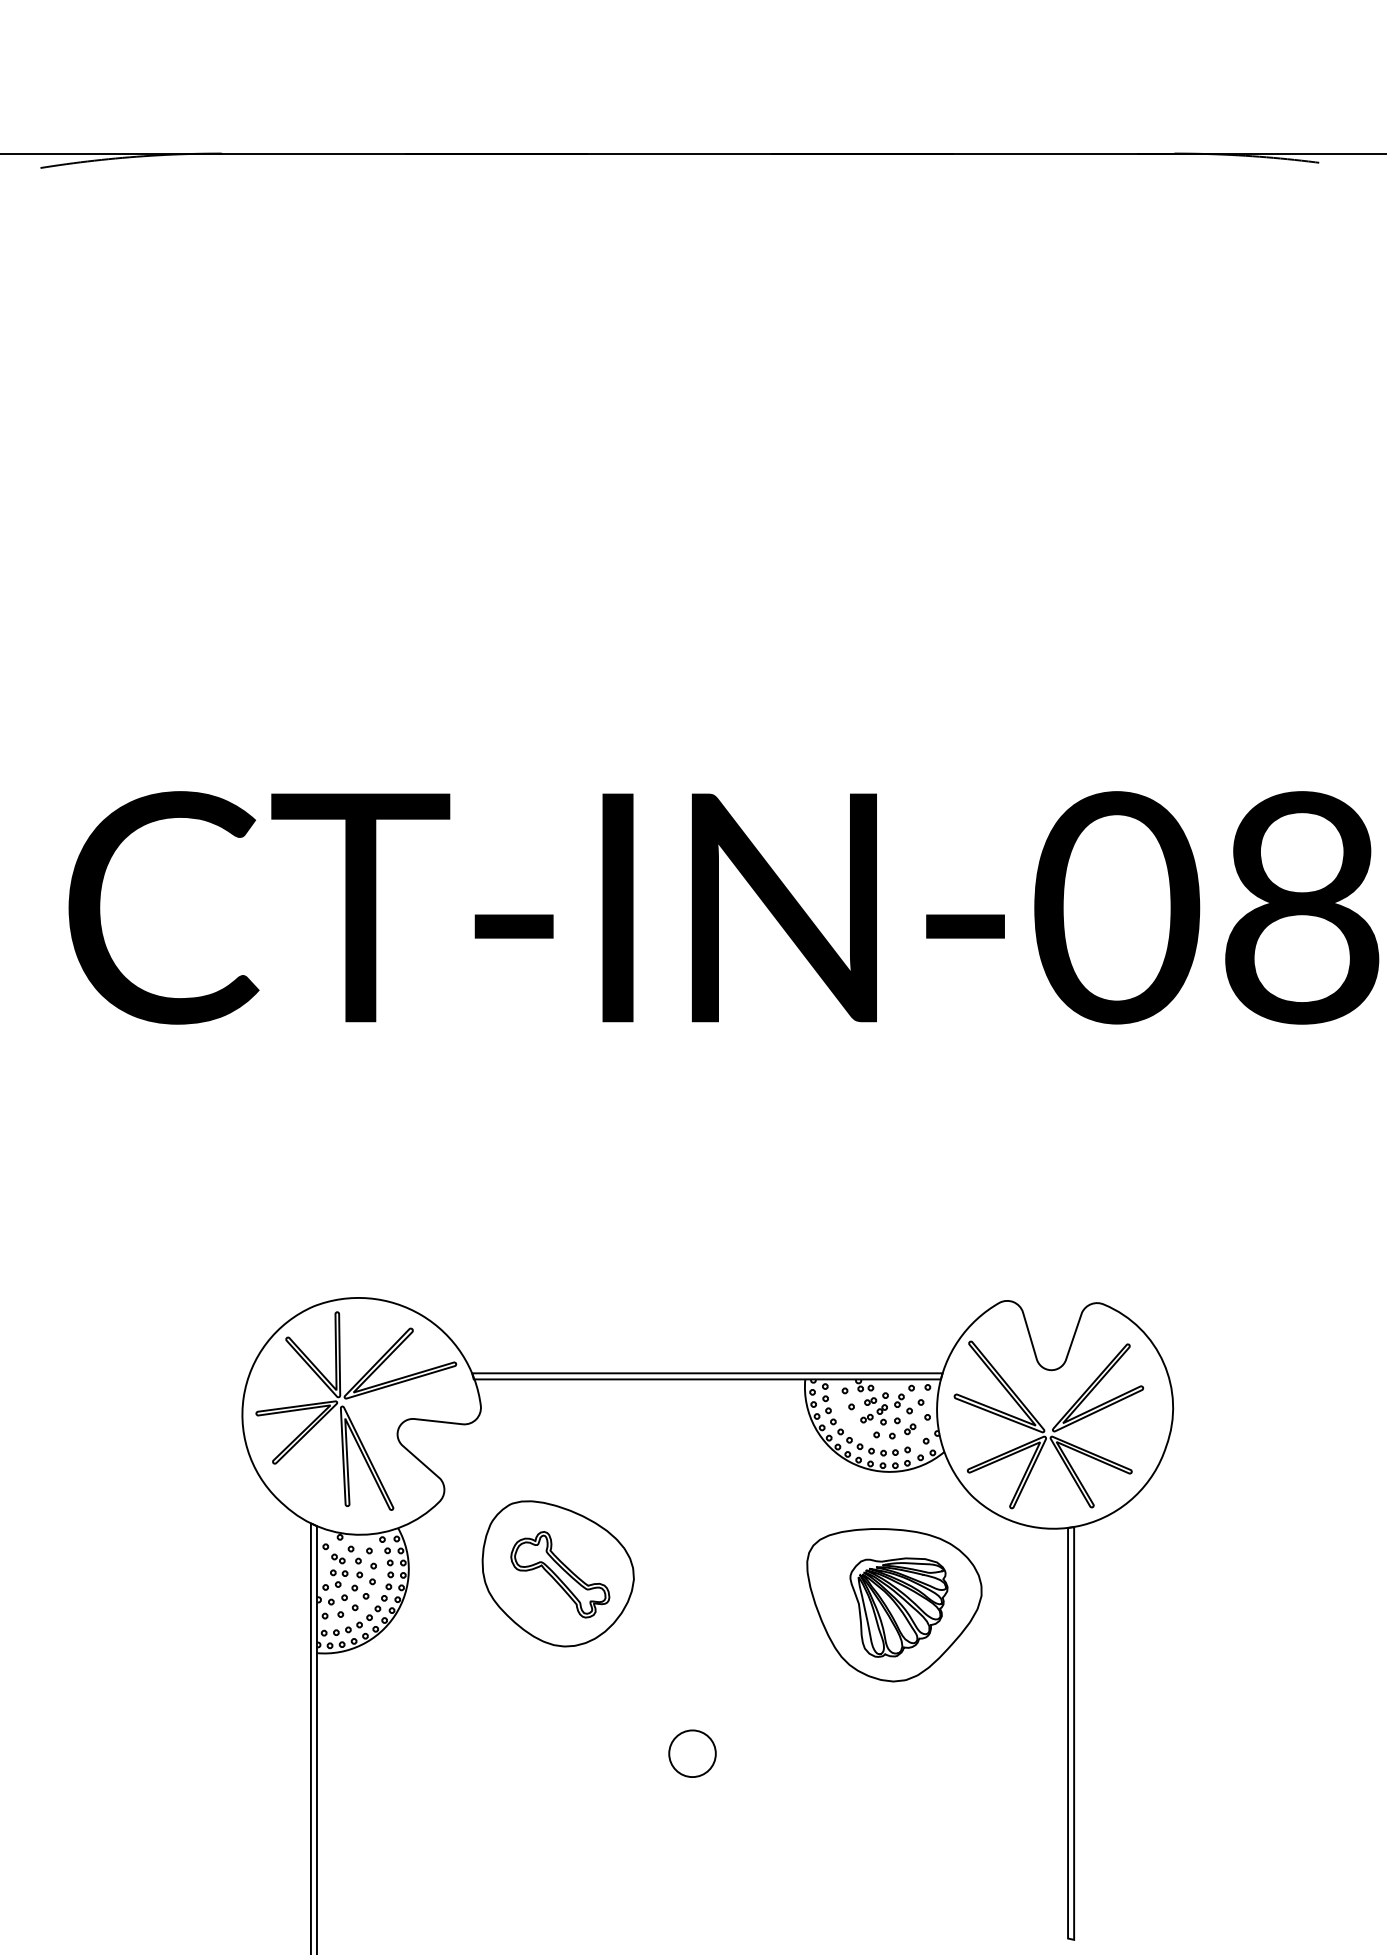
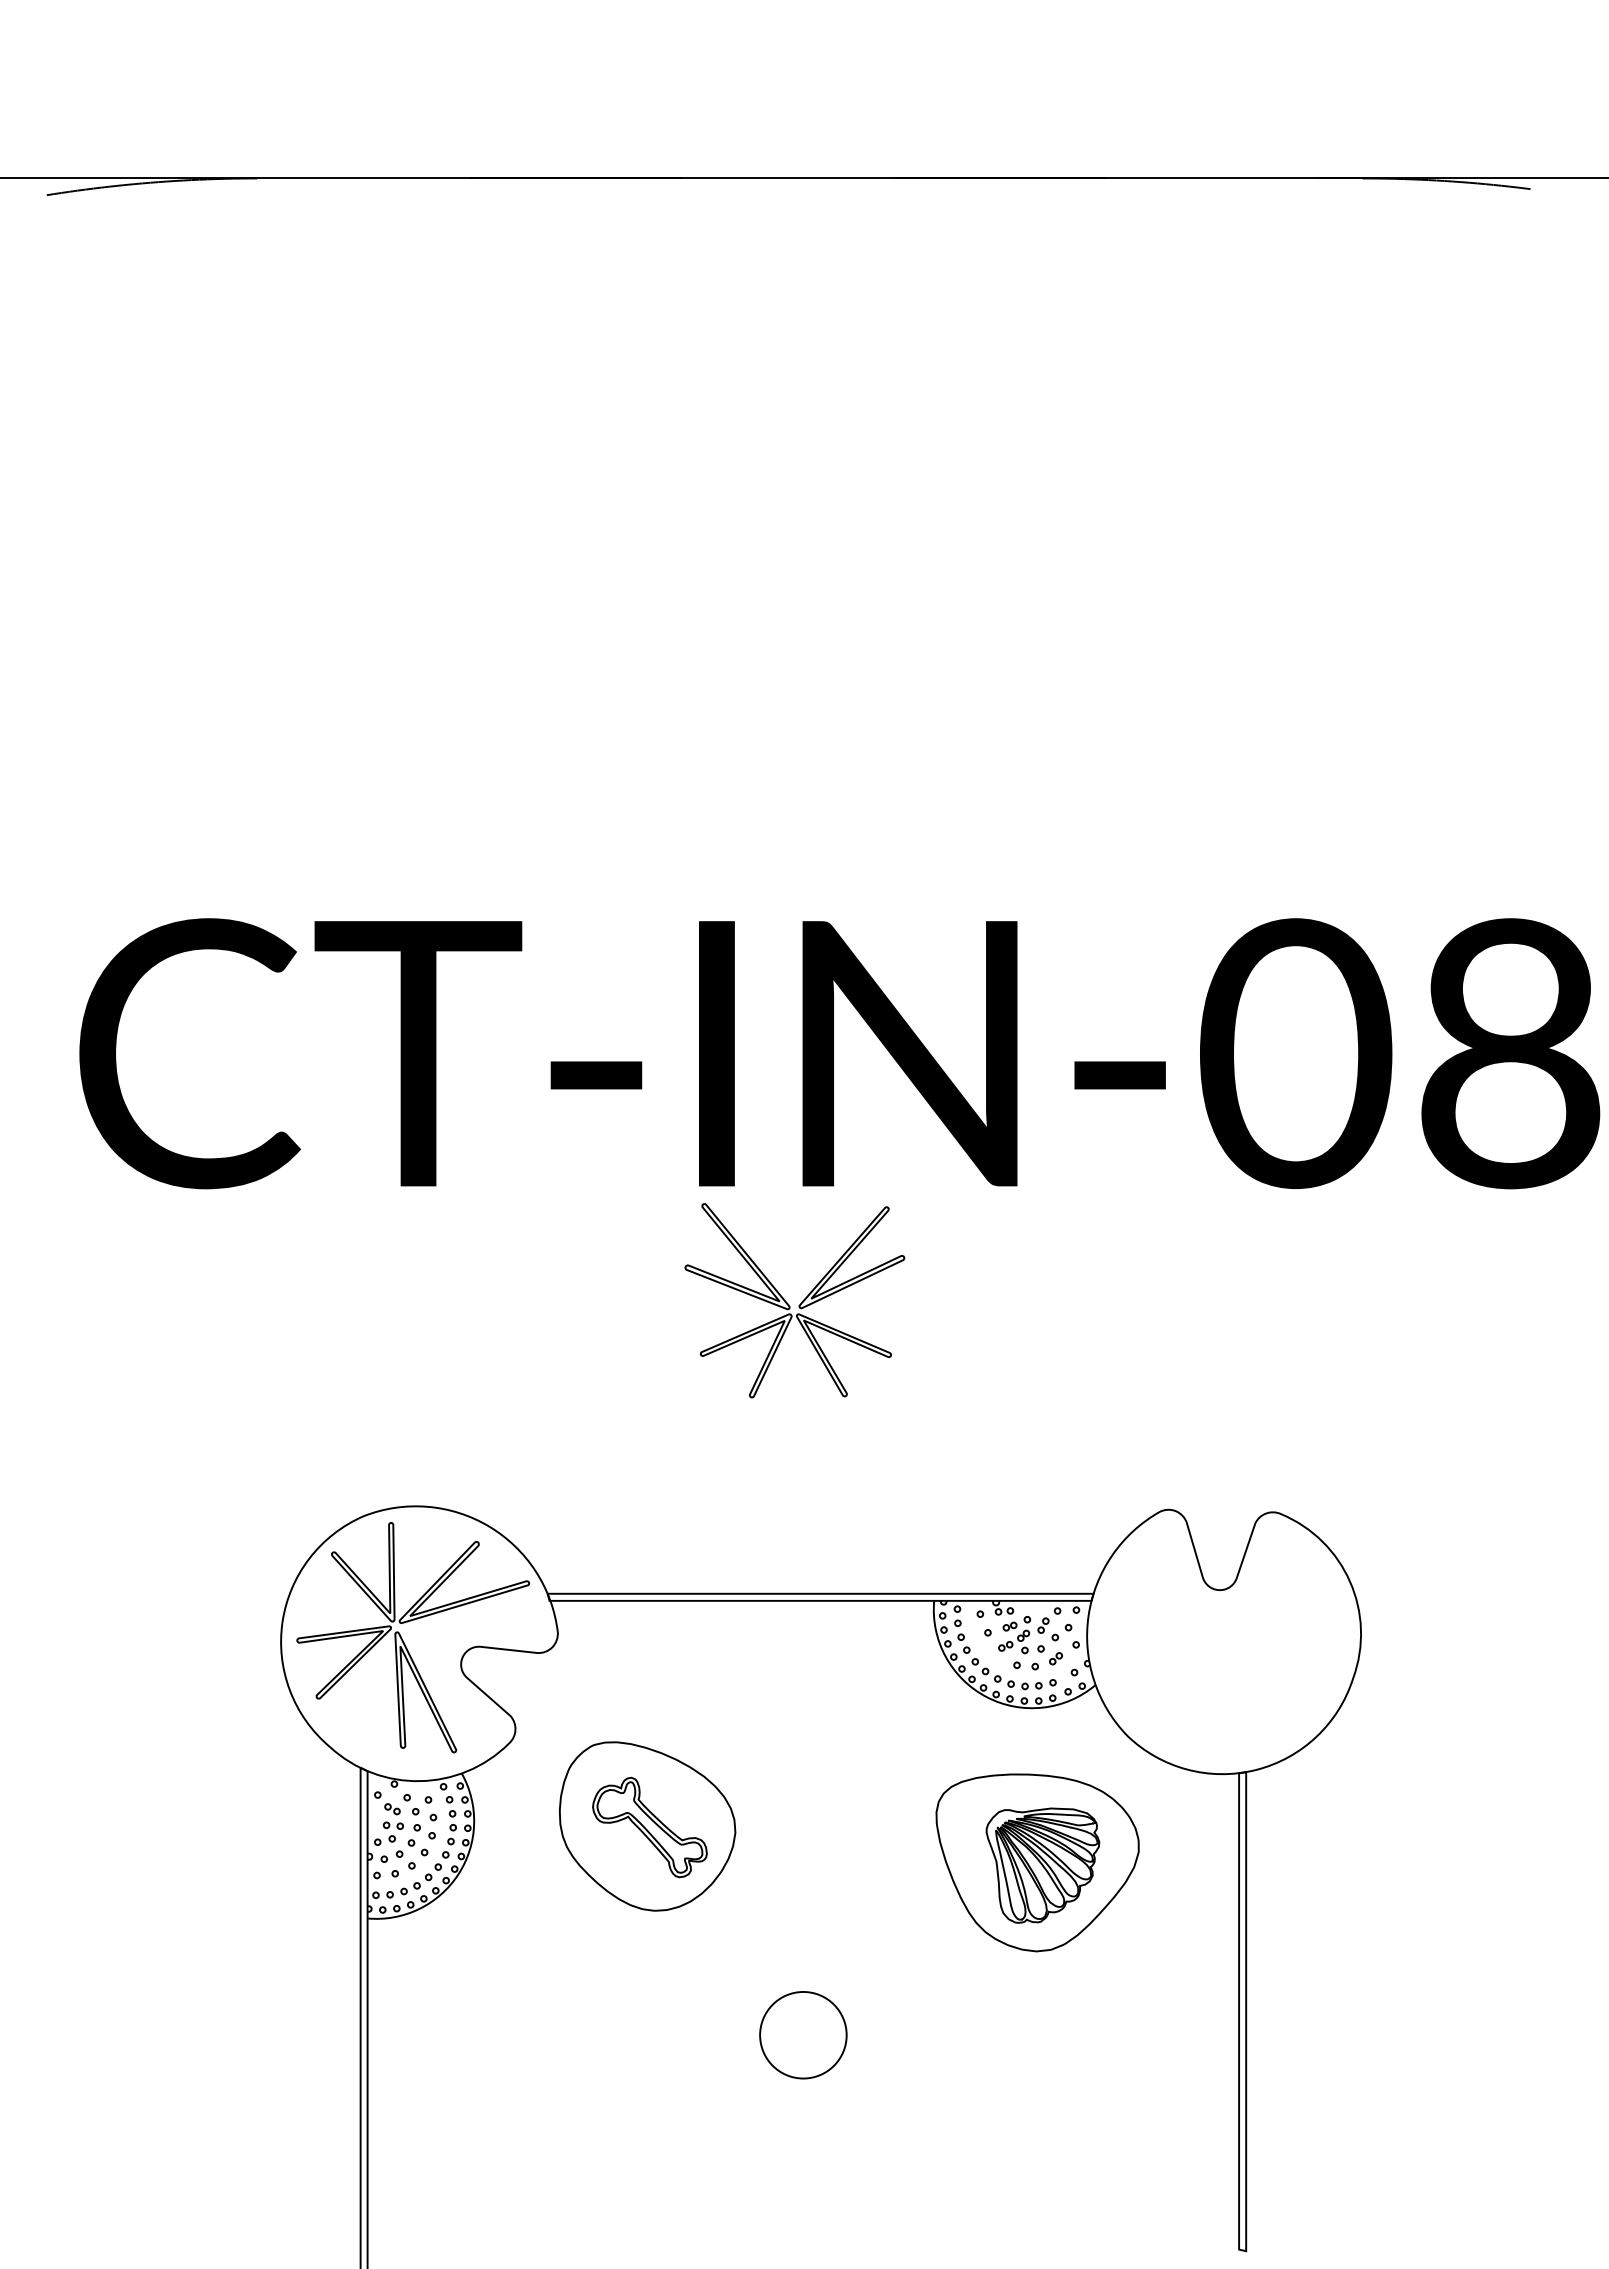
part: (1052, 1428) -> (799, 1304), moved
circle: (692, 1753) -> (803, 2035), size x1.6

